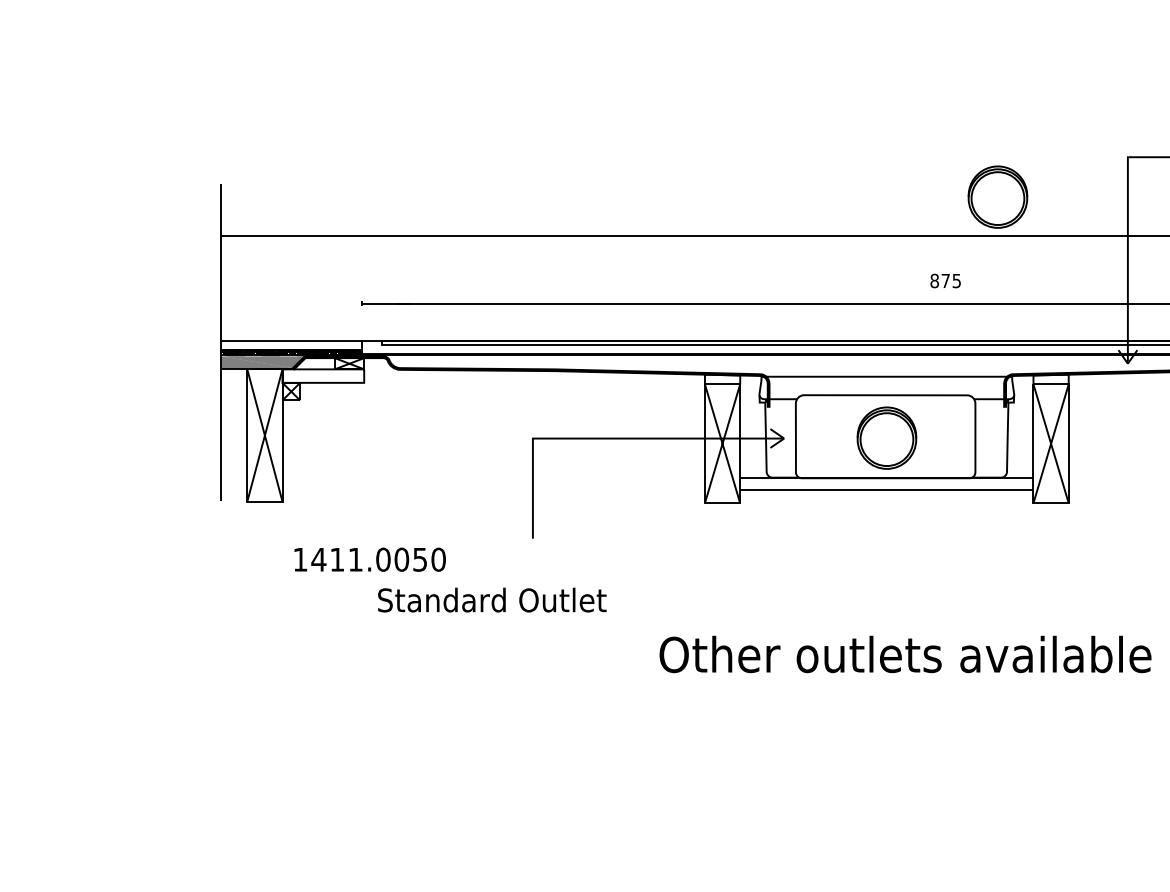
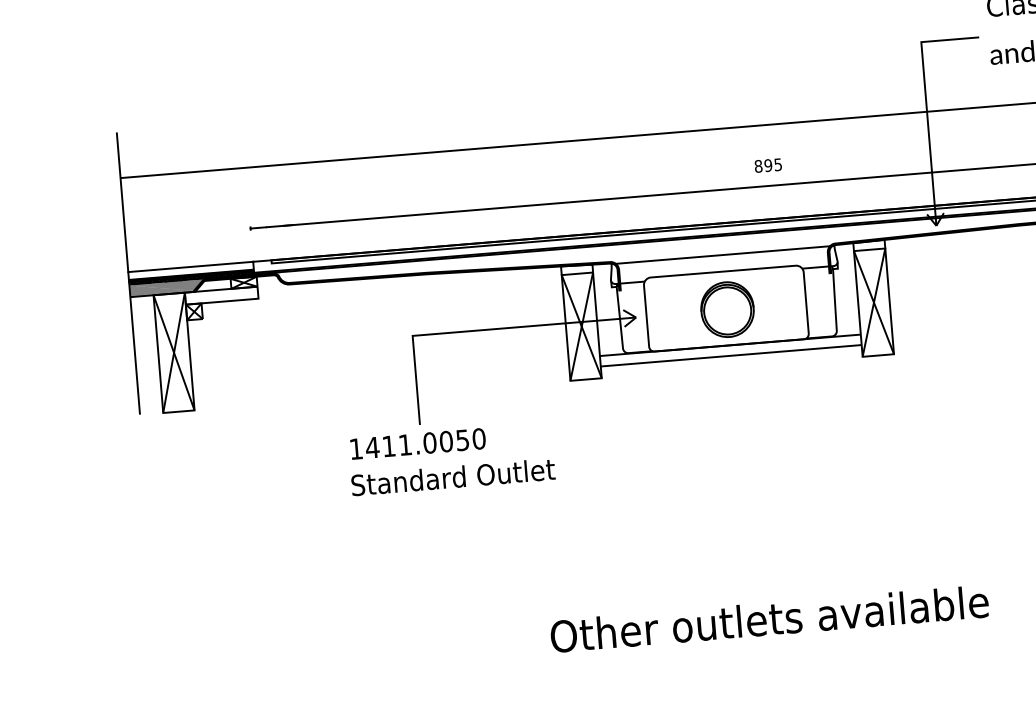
part: (997, 196) -> (808, 86), removed
text: (945, 280) -> (768, 165), 875 -> 895
text: (369, 559) -> (417, 443), moved
text: (492, 599) -> (453, 476), moved
text: (905, 654) -> (769, 619), moved

